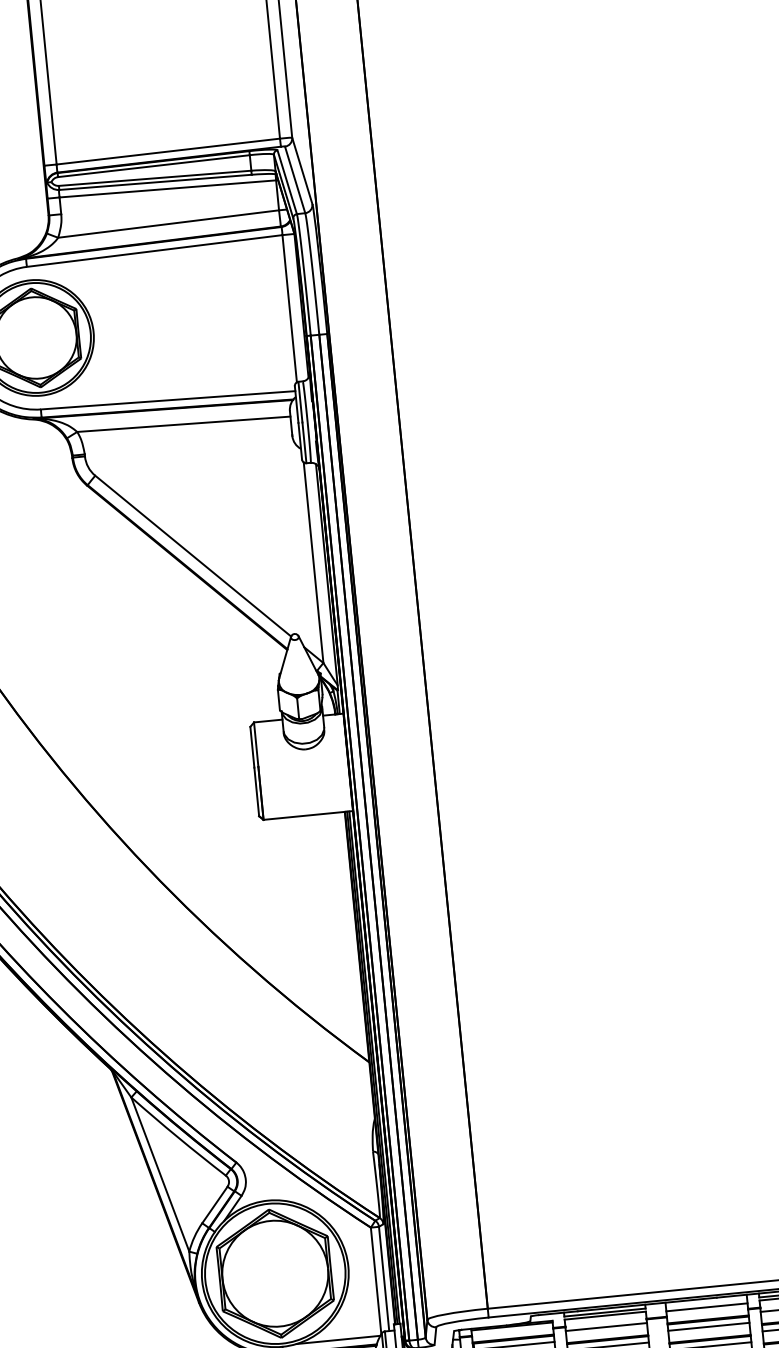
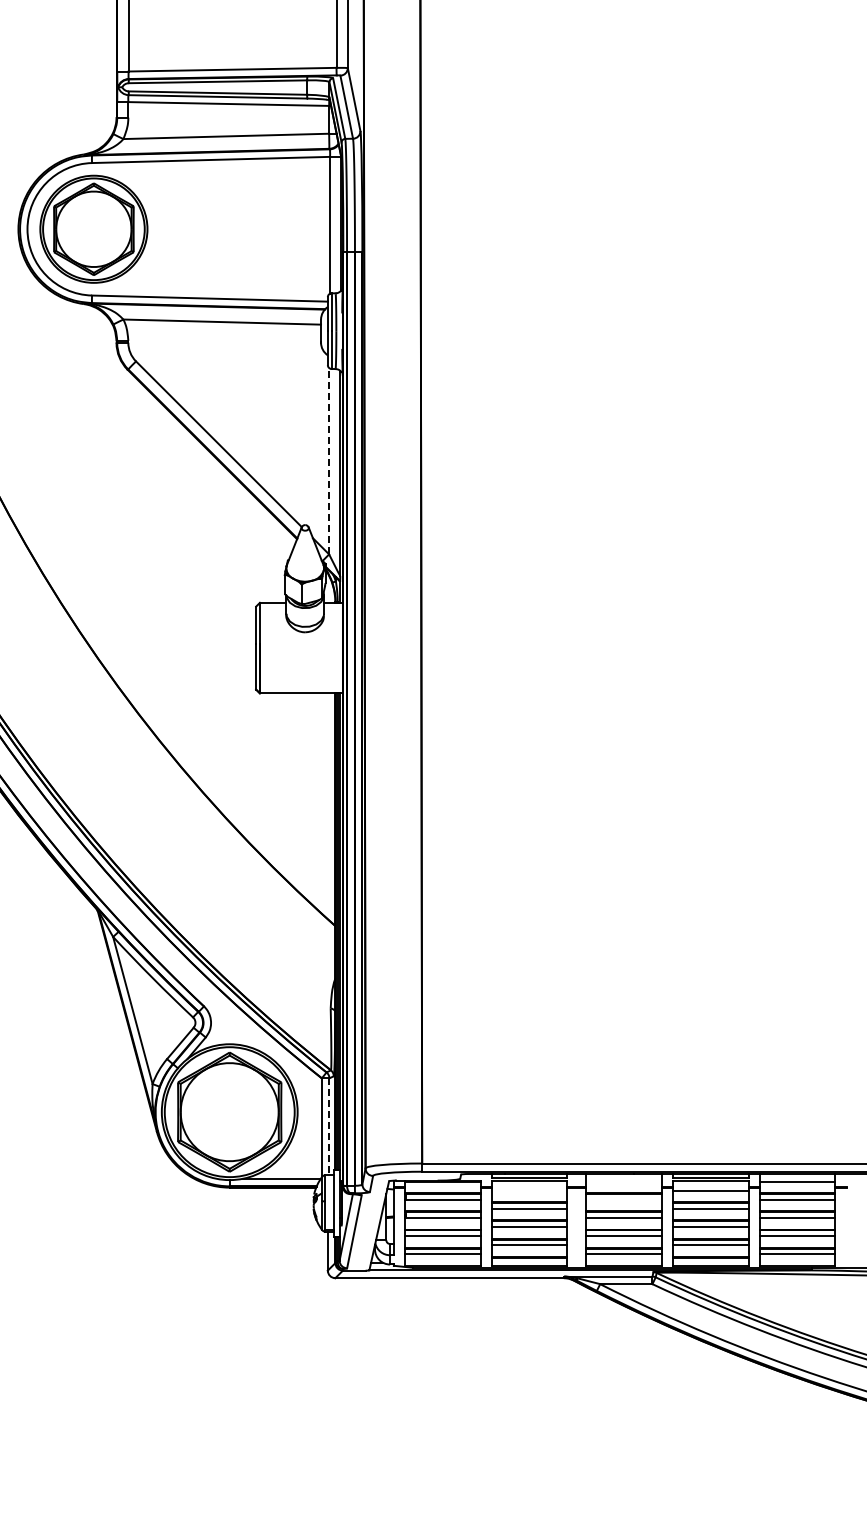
line: (313, 561) -> (329, 460), solid -> dashed
line: (384, 1279) -> (329, 1127), solid -> dashed
line: (706, 1307) -> (623, 1182), removed
line: (606, 1327) -> (529, 1191), removed
line: (708, 1327) -> (623, 1200), removed

